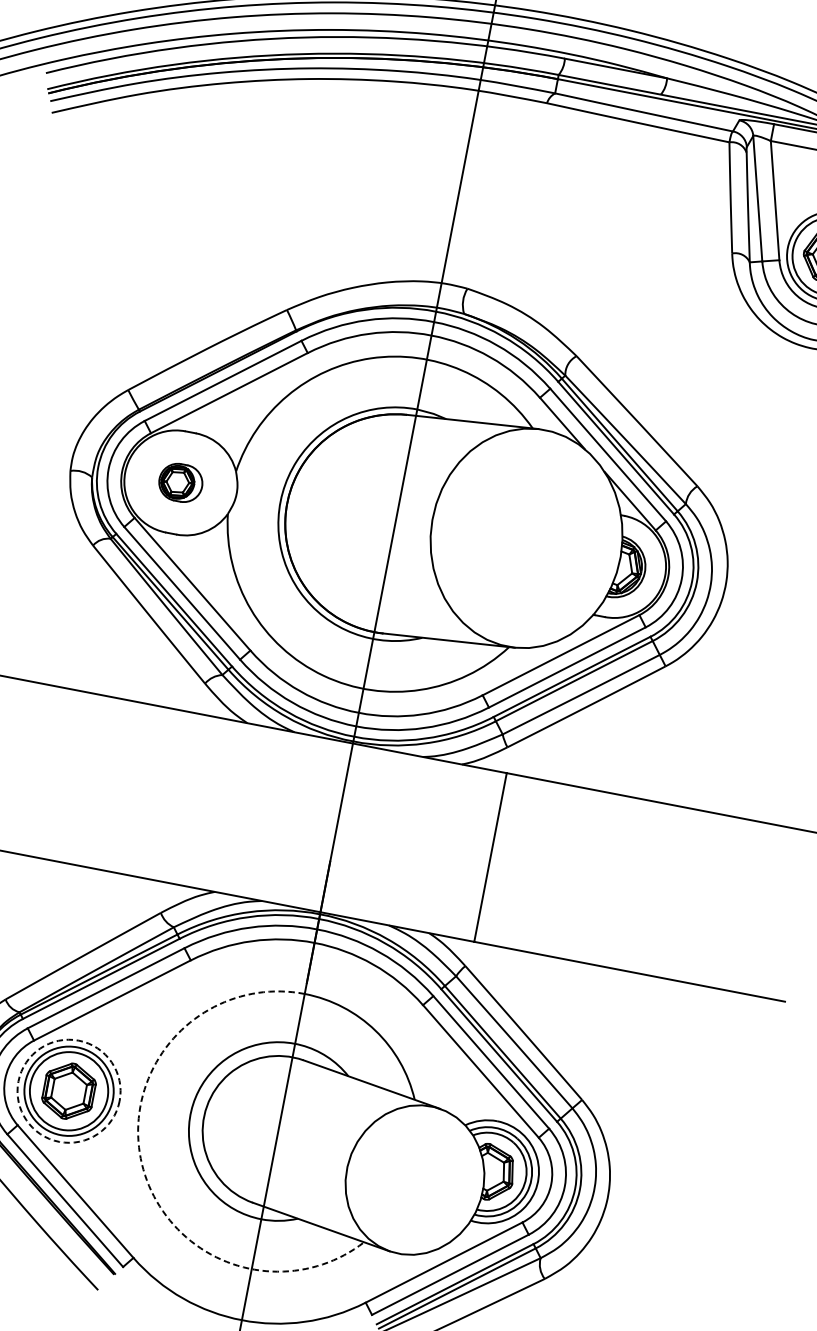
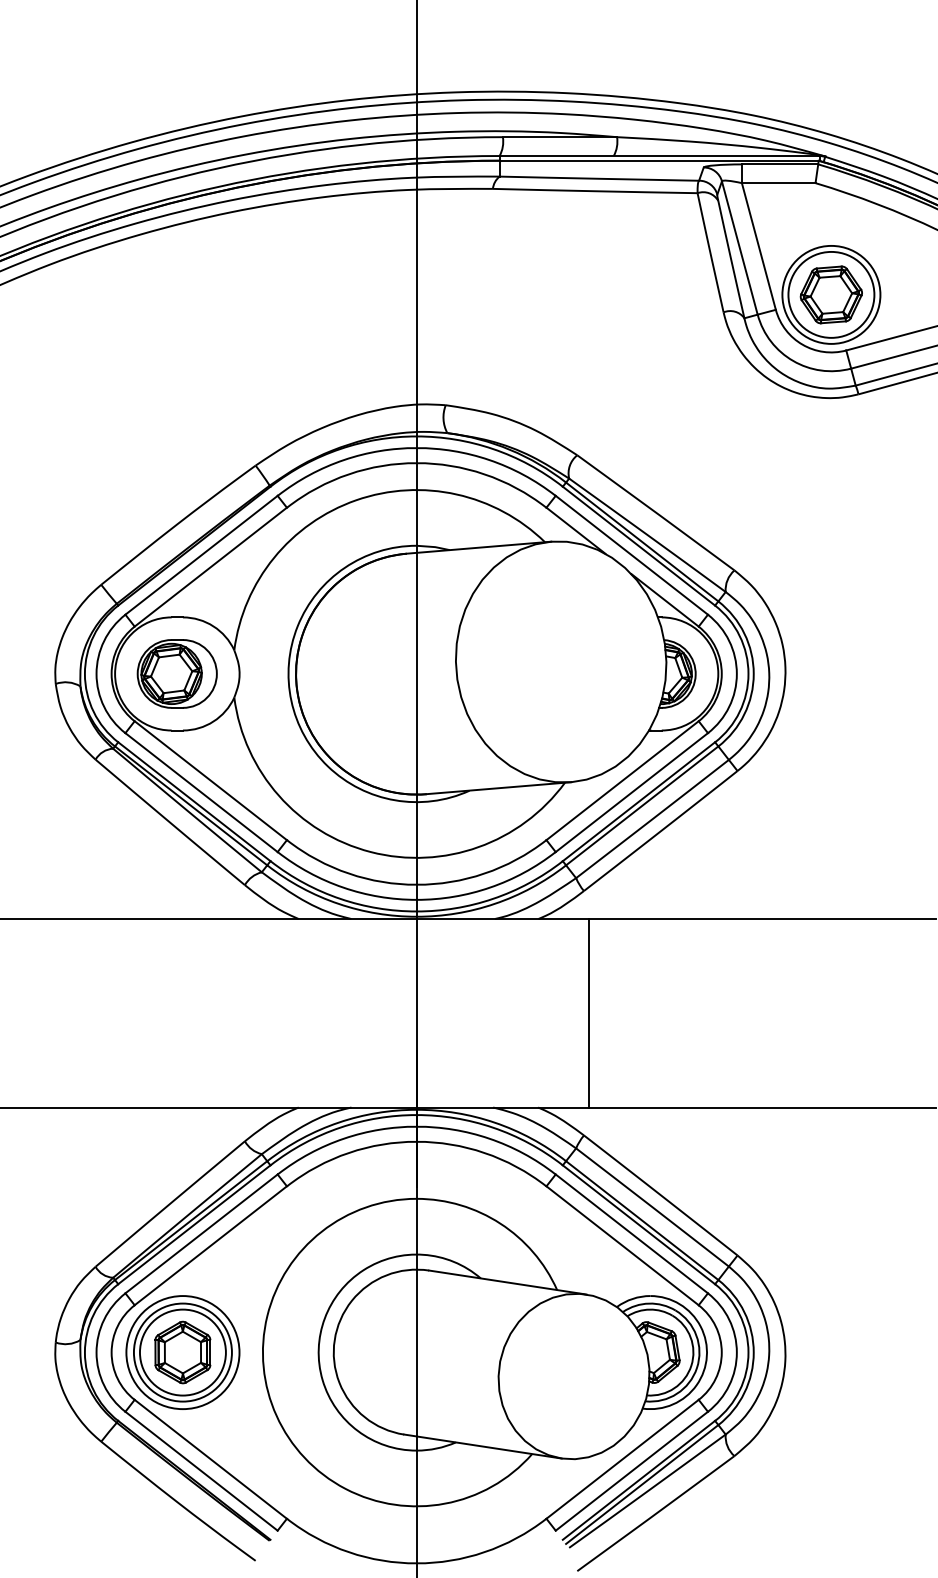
part: (180, 482) -> (176, 673), size x1.67
circle: (68, 1091) -> (182, 1352), dashed -> solid
arc: (141, 1163) -> (276, 1415), dashed -> solid

